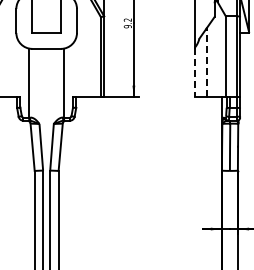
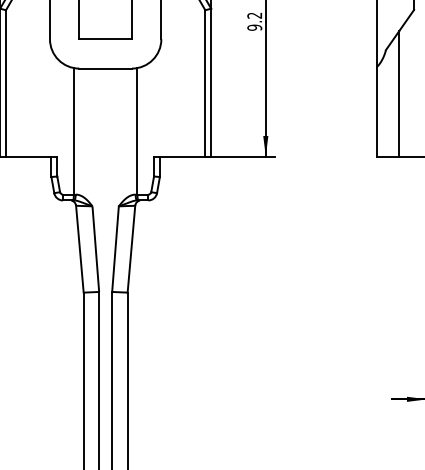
line: (206, 62) -> (399, 93), dashed -> solid
line: (194, 72) -> (377, 111), dashed -> solid

